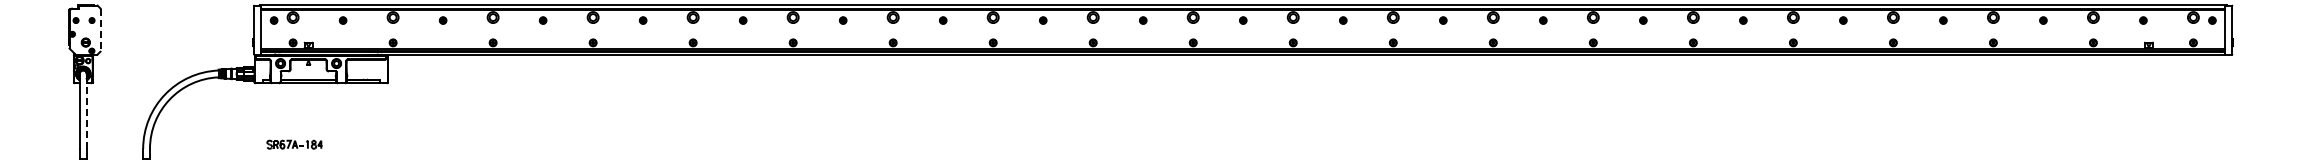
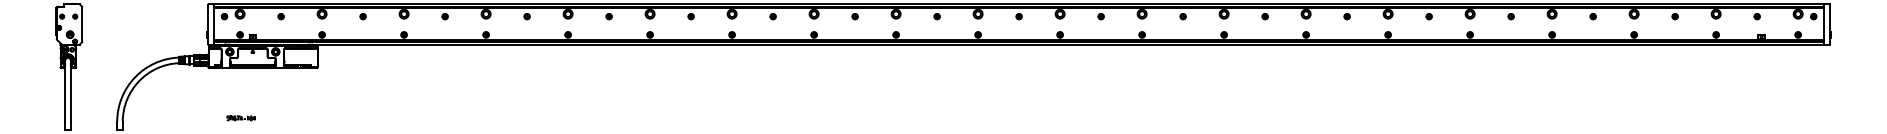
line: (100, 30) -> (82, 24), dashed -> solid
line: (86, 111) -> (70, 91), dashed -> solid
part: (293, 144) -> (240, 118), size x0.62

